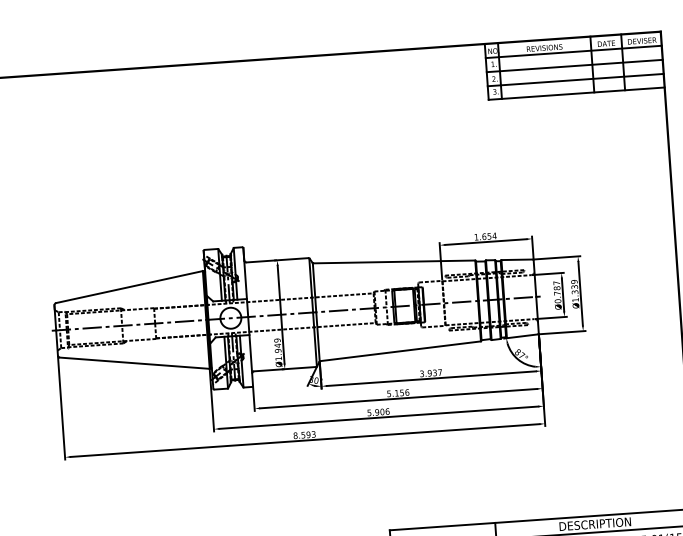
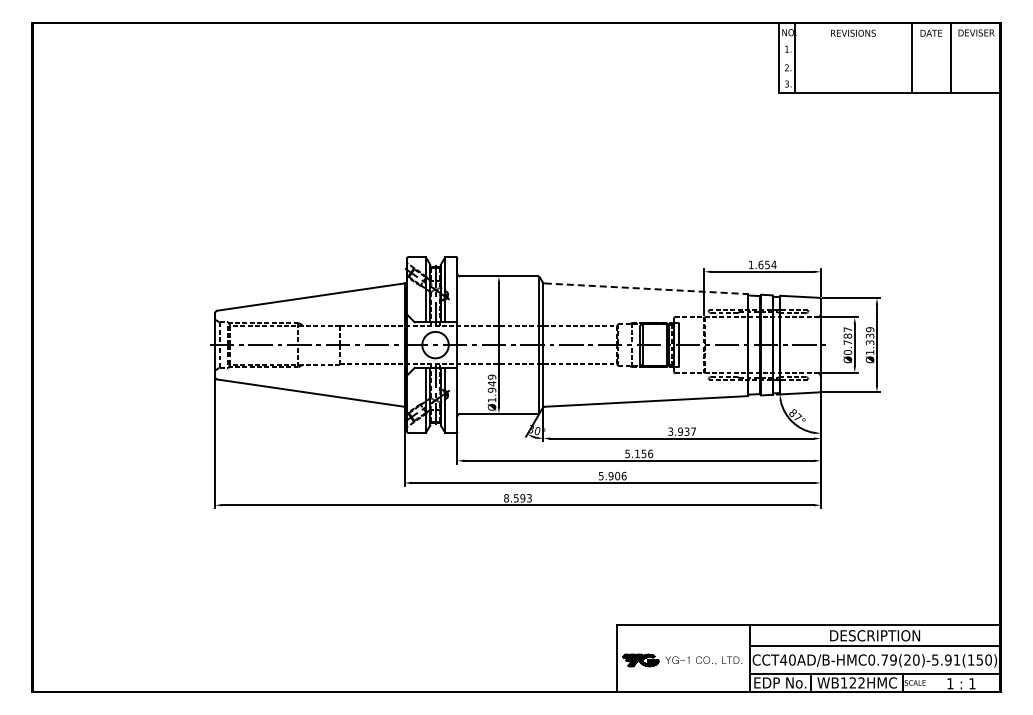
line: (573, 51) -> (889, 40), removed
line: (574, 66) -> (889, 58), removed
line: (575, 80) -> (889, 76), removed
line: (394, 261) -> (646, 288), solid -> dashed

